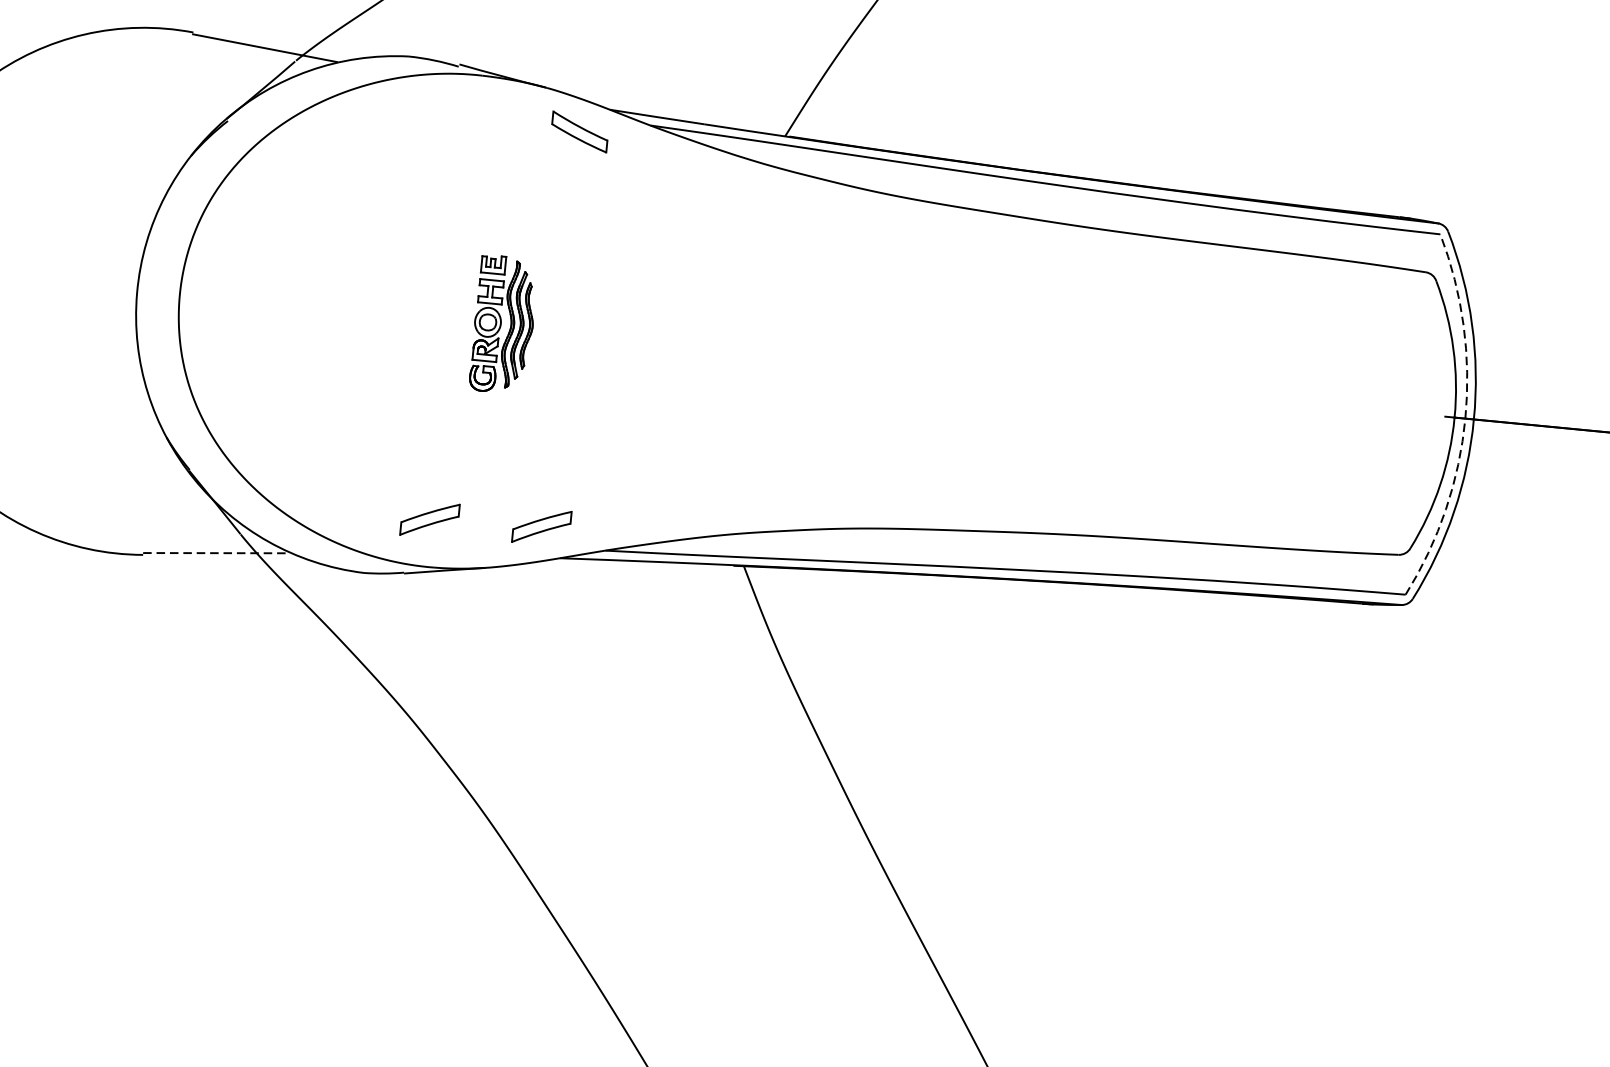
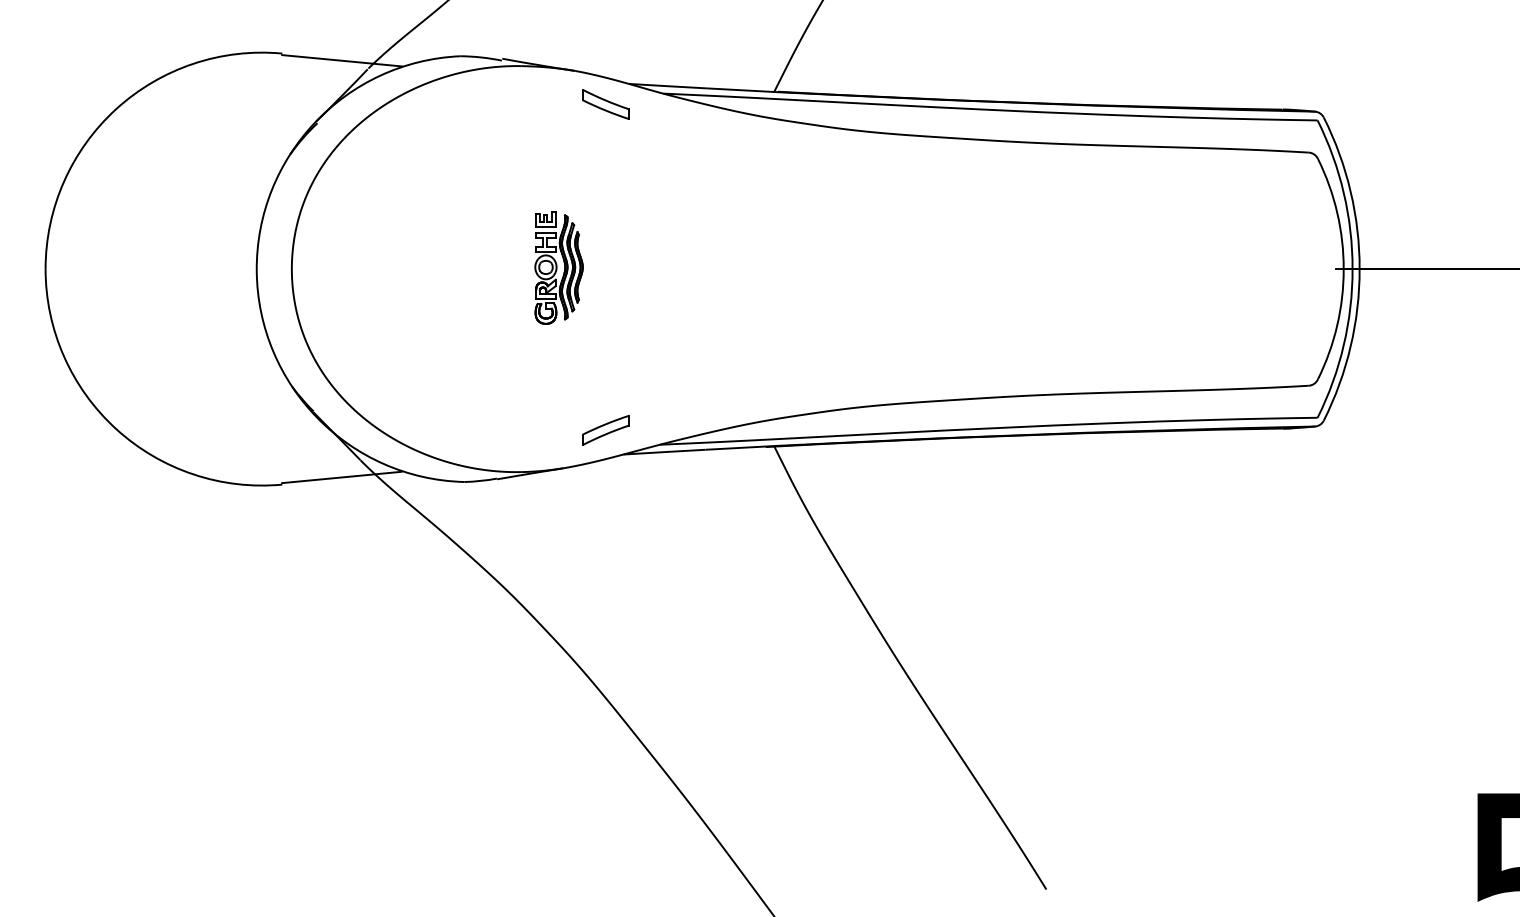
arc: (1465, 419) -> (1352, 269), dashed -> solid
part: (429, 519) -> (513, 433), removed
line: (215, 553) -> (341, 477), dashed -> solid

